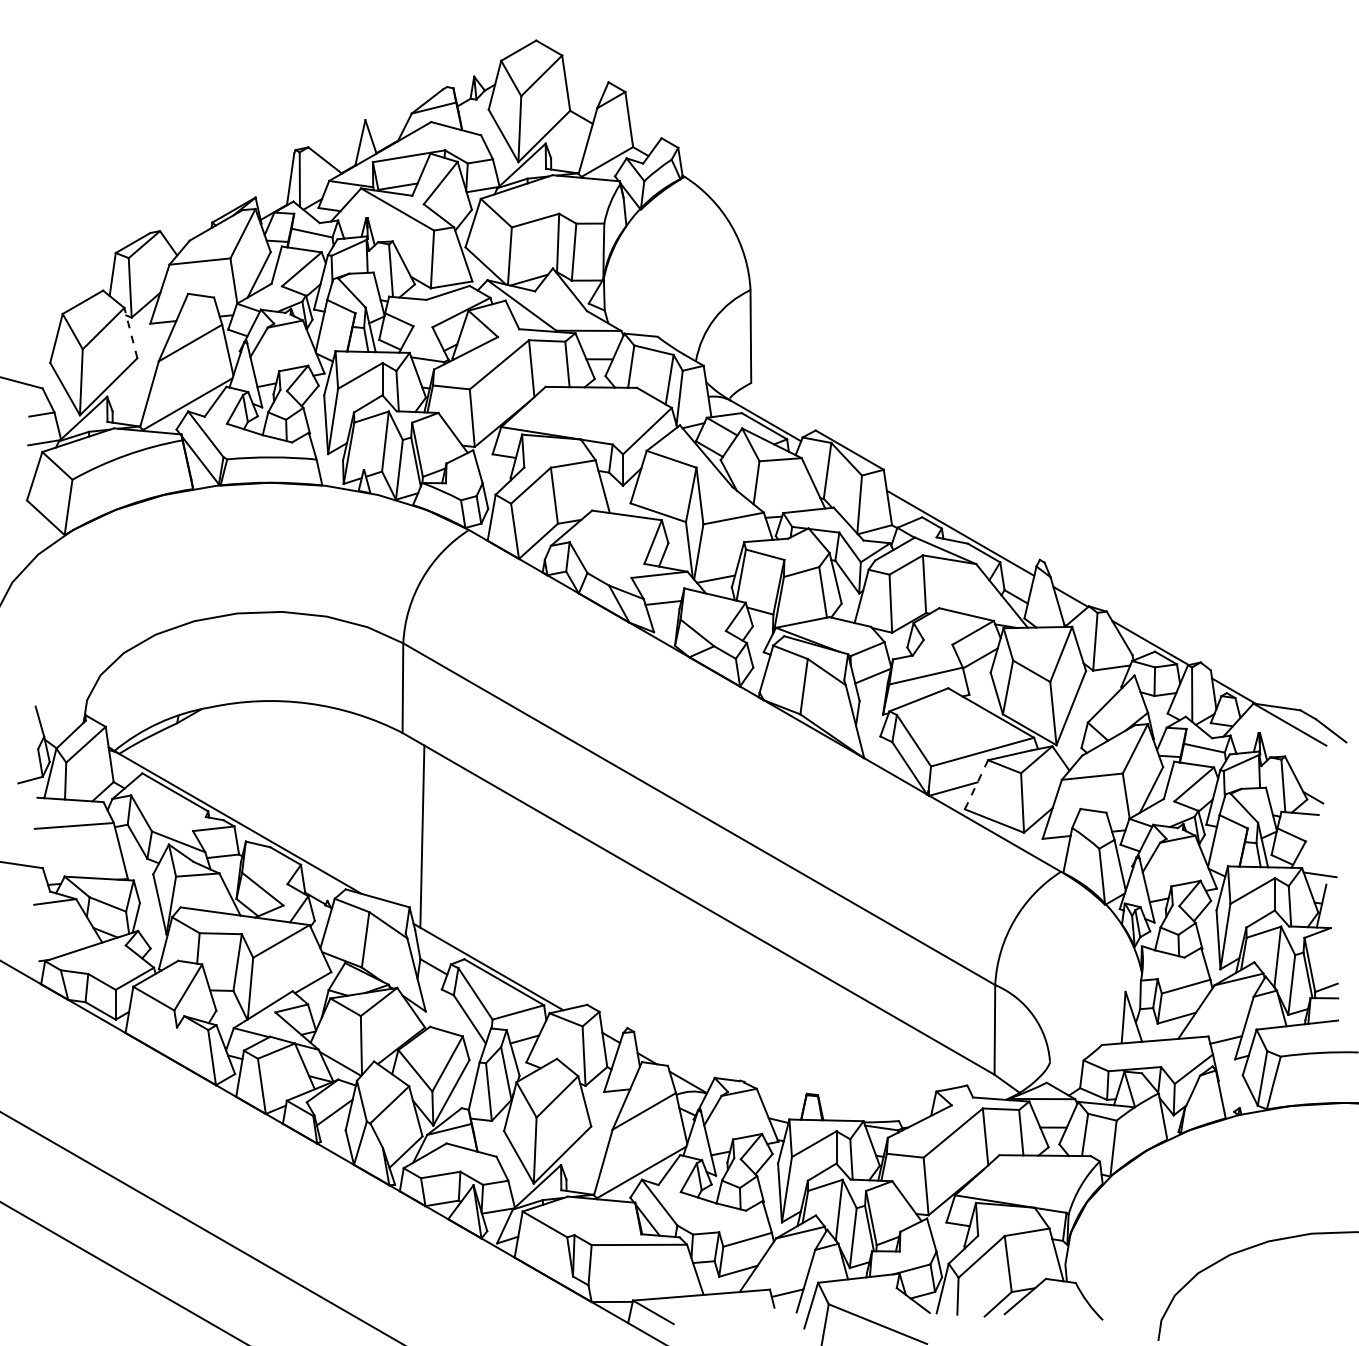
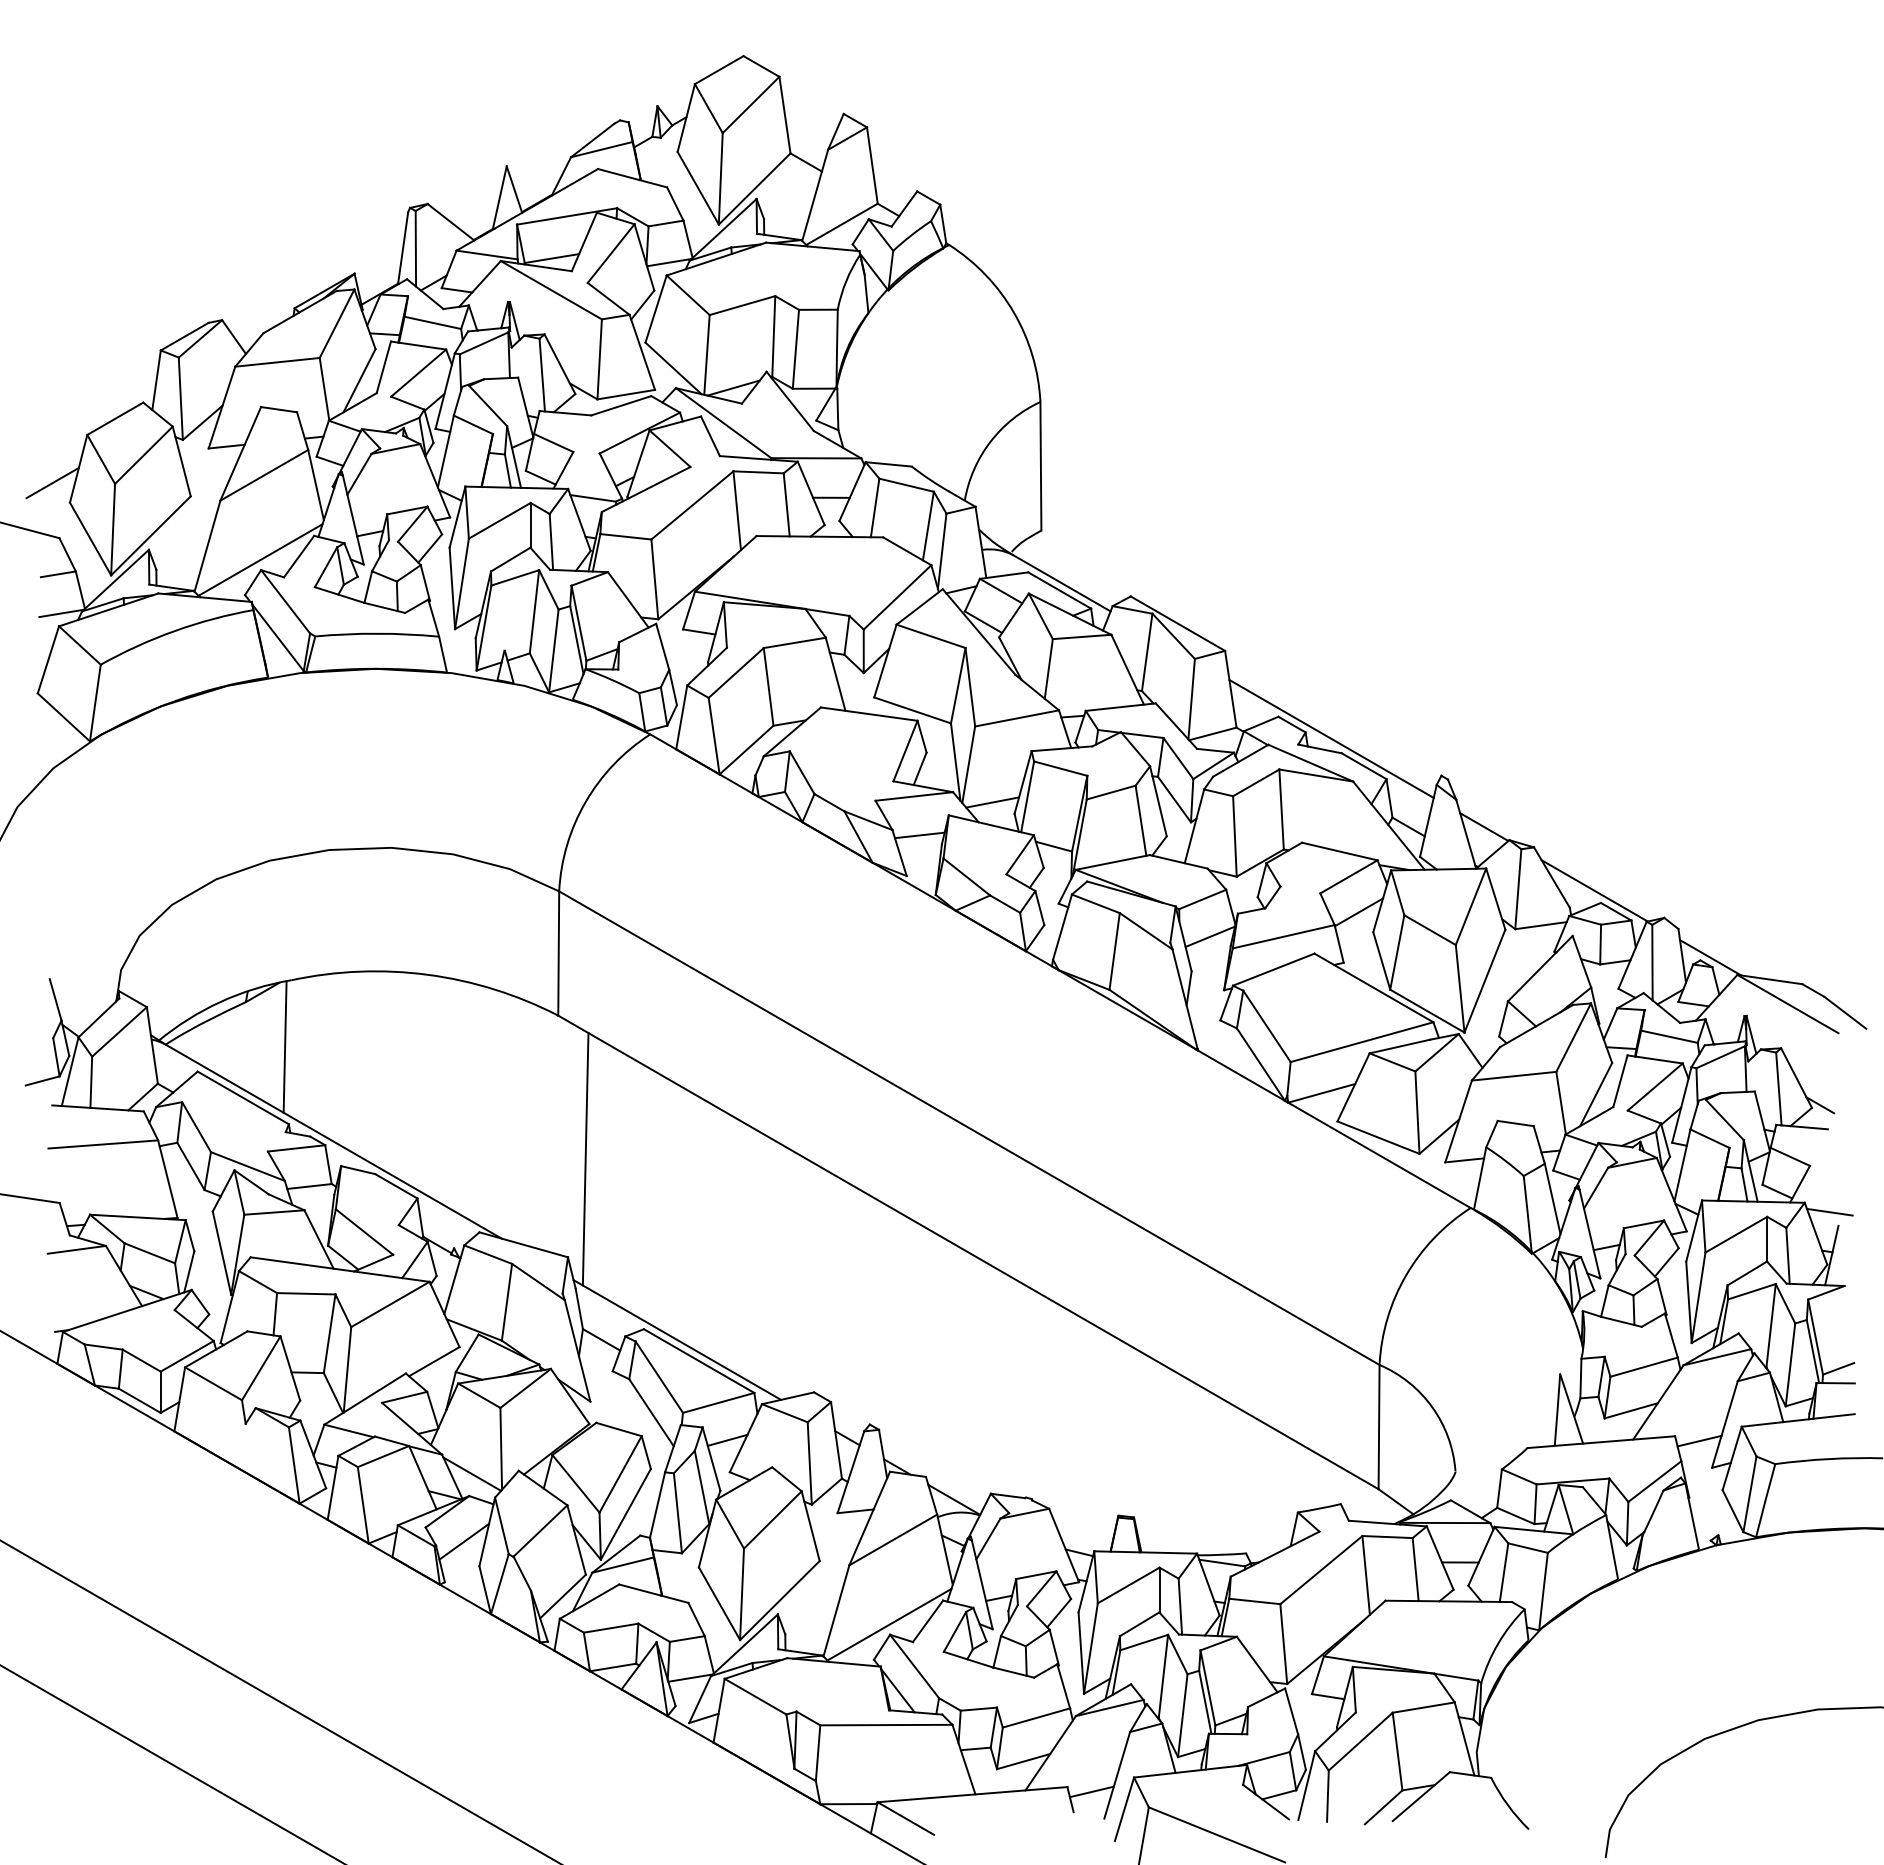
line: (130, 333) -> (181, 461), dashed -> solid
line: (37, 348) -> (52, 482), added
line: (205, 755) -> (284, 1046), added
line: (976, 784) -> (1353, 1087), dashed -> solid

